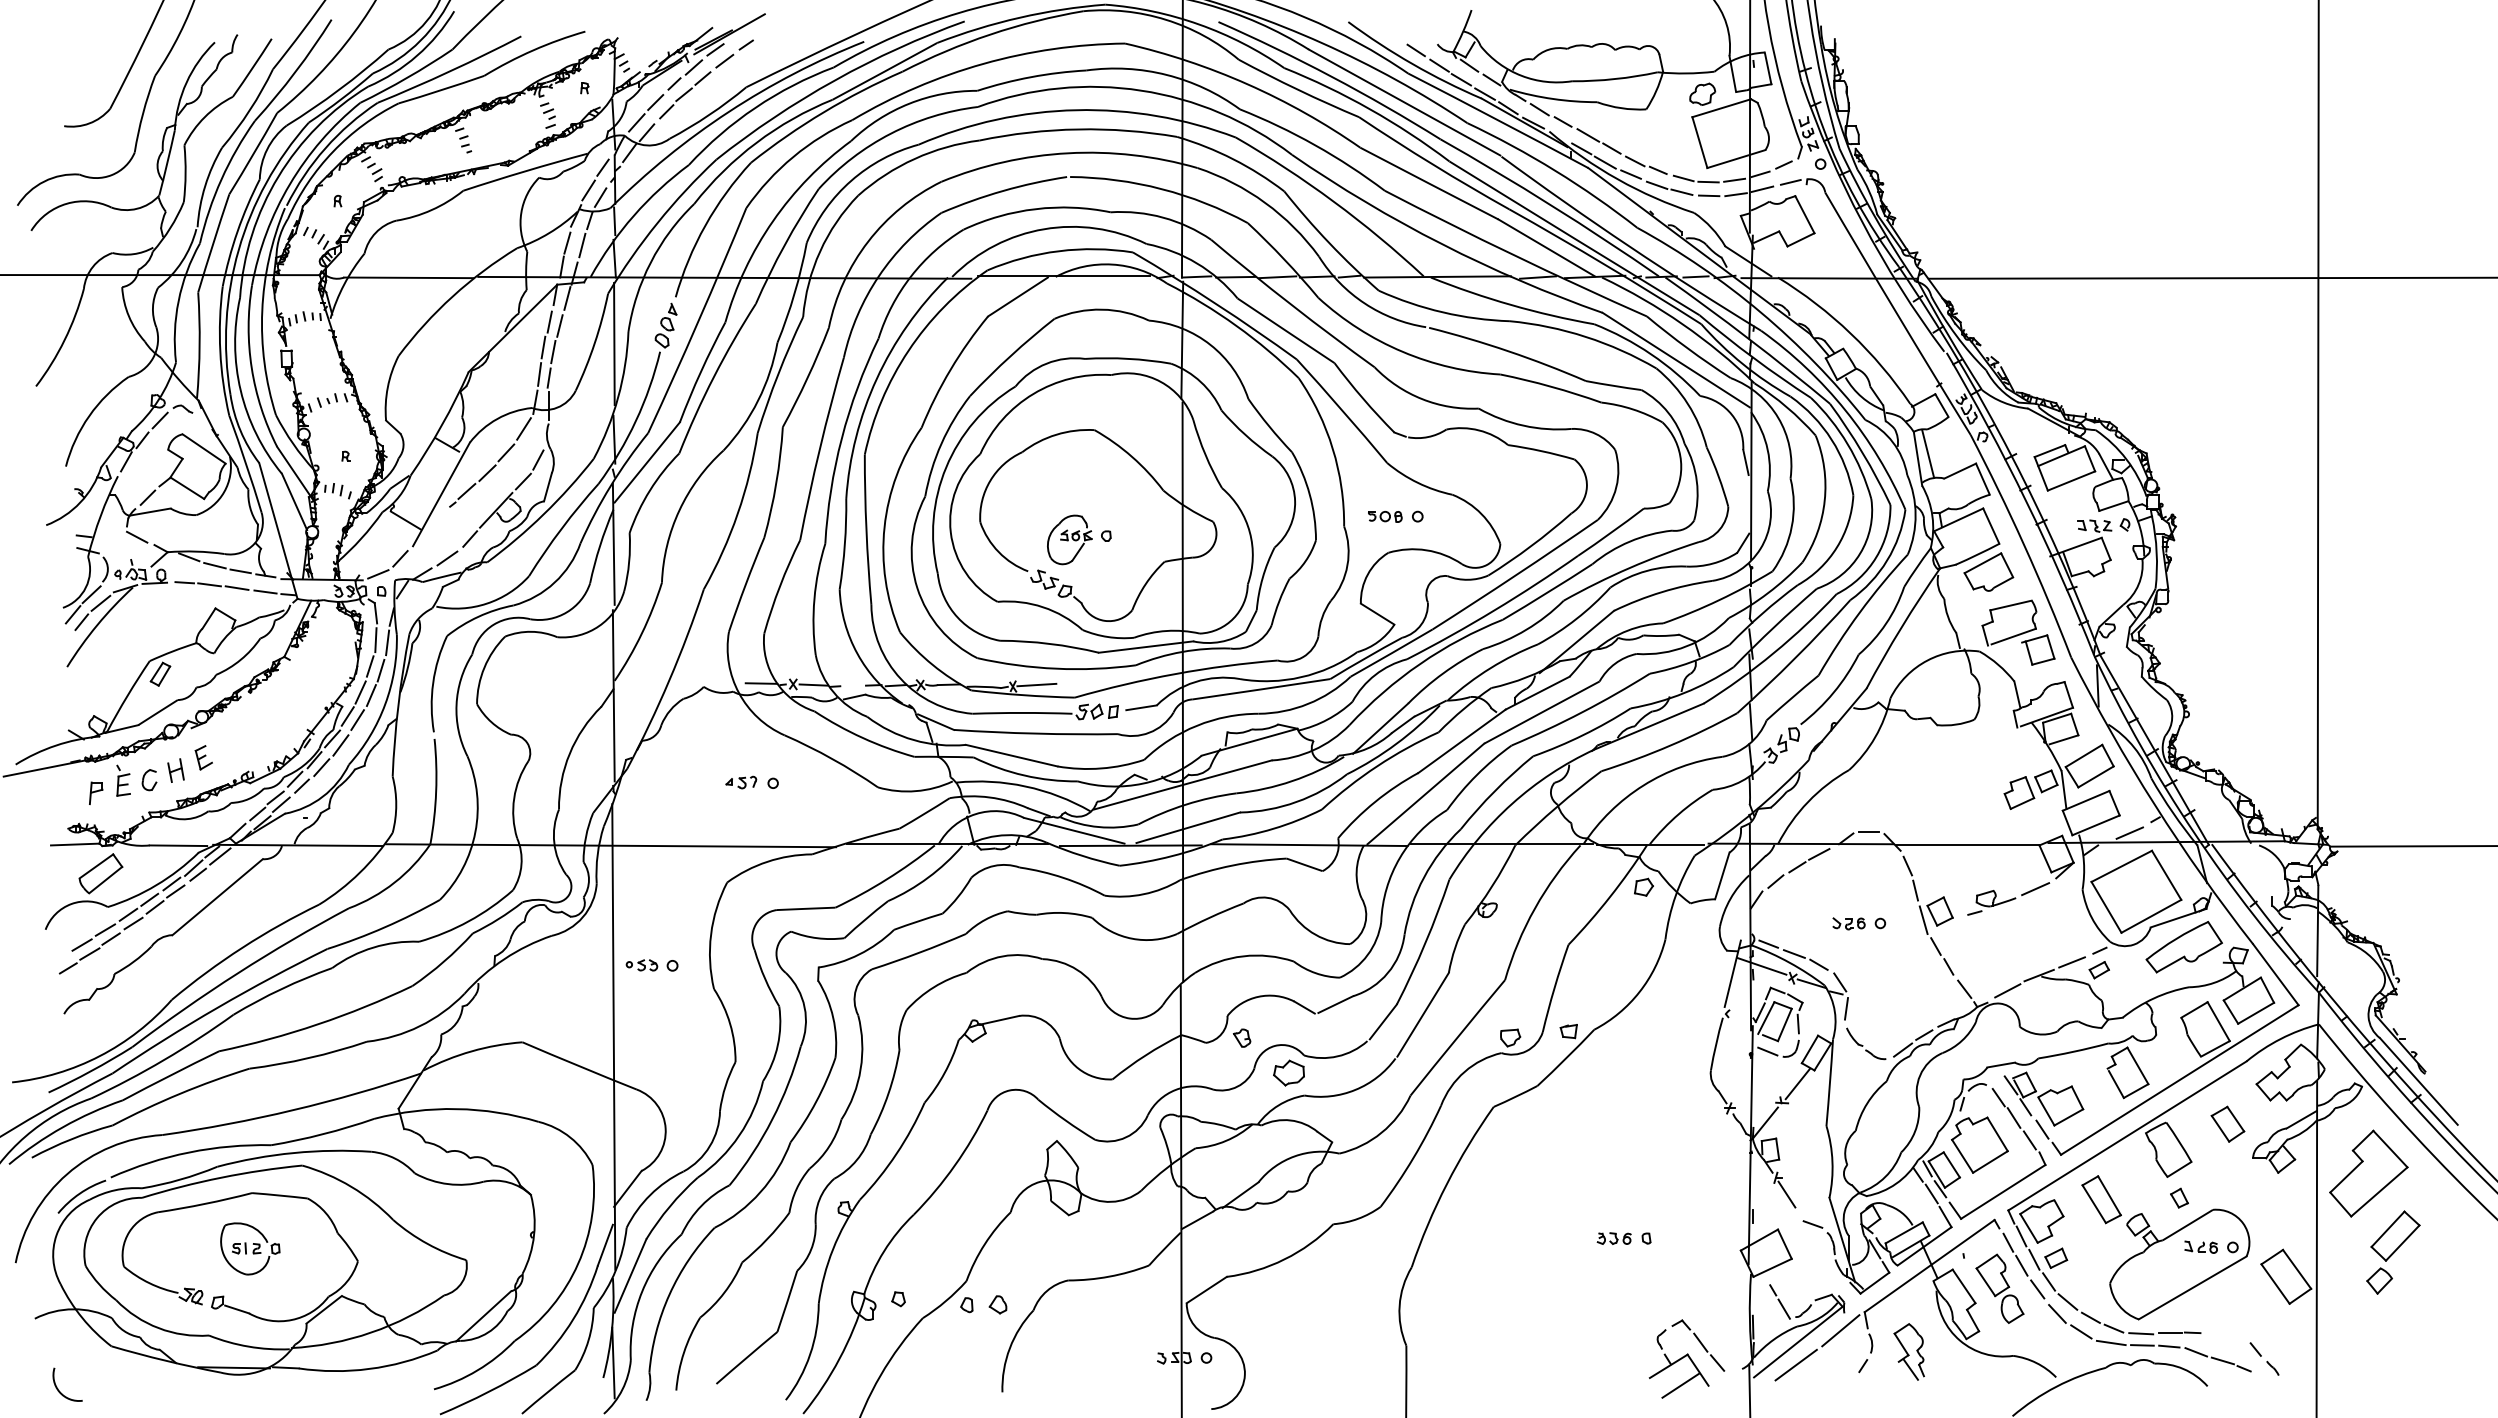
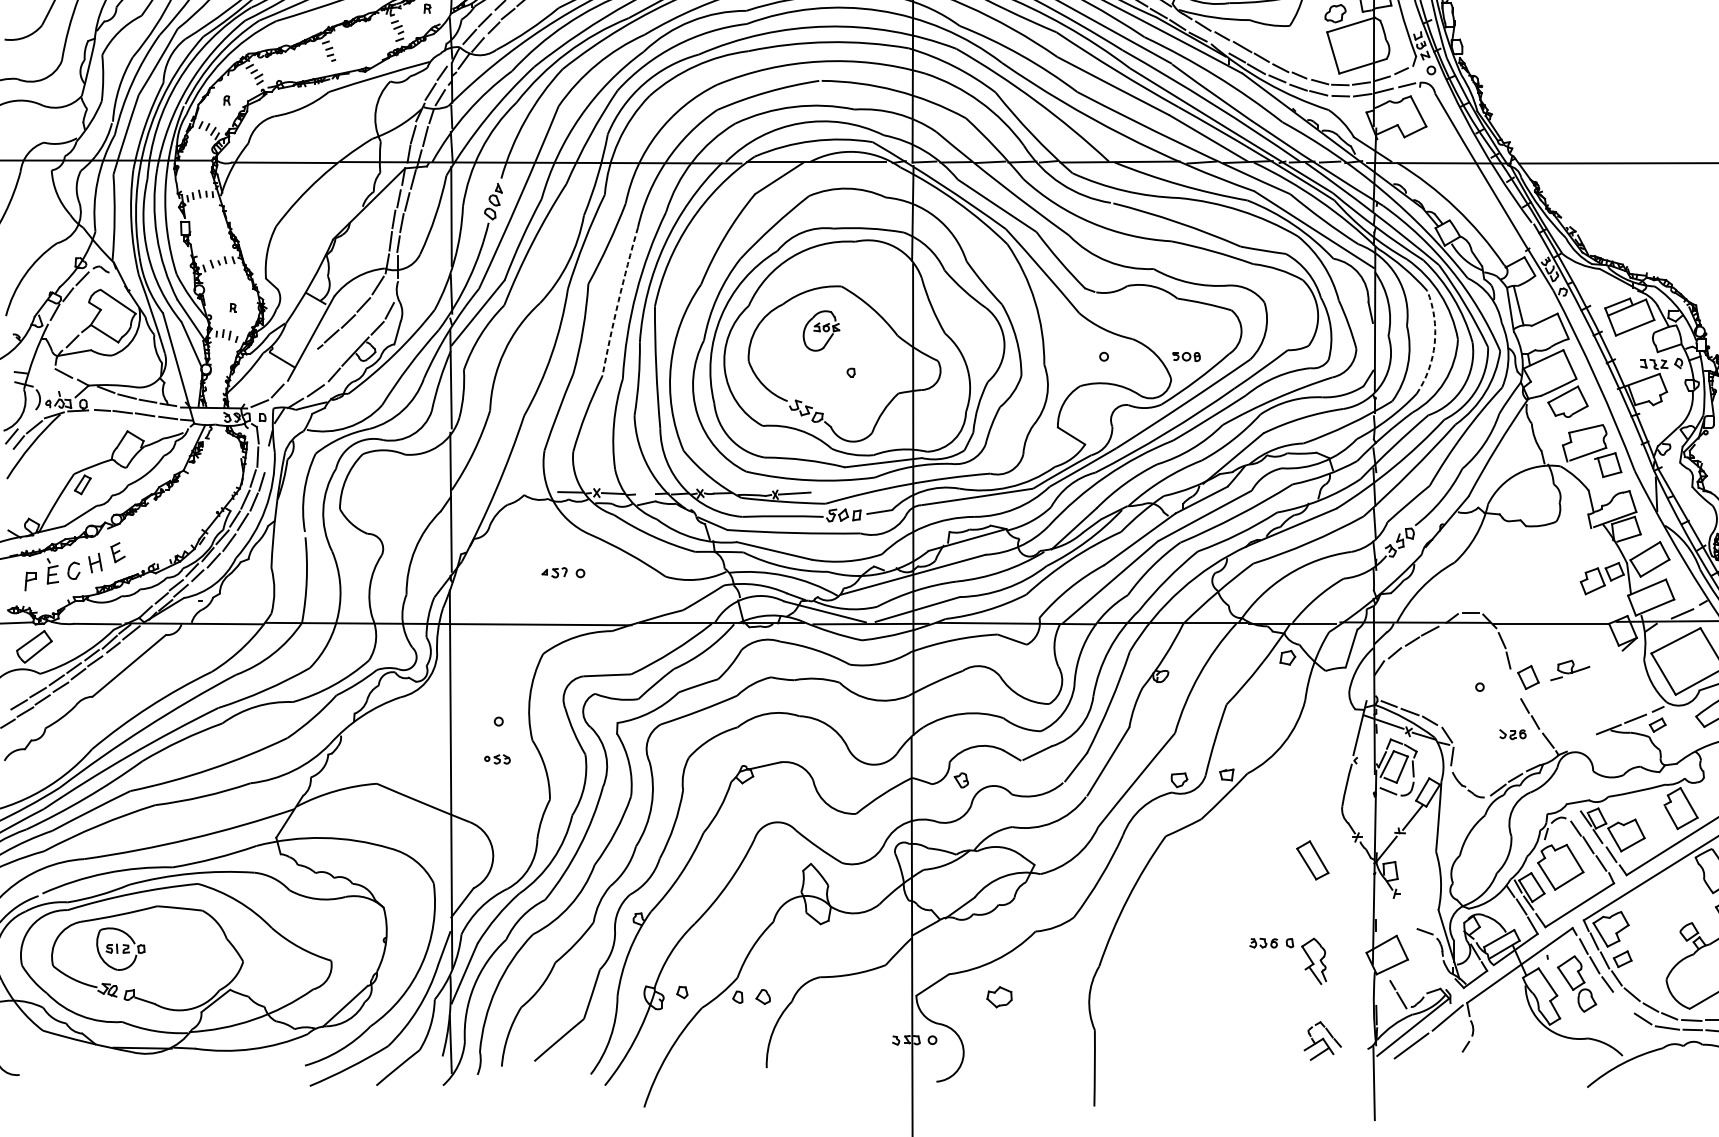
arc: (819, 448) -> (618, 301), solid -> dashed
arc: (1824, 500) -> (1434, 343), solid -> dashed
part: (1385, 516) -> (1186, 356), moved
part: (1069, 539) -> (821, 330), moved
line: (91, 594) -> (26, 420), removed
line: (387, 642) -> (267, 459), removed
line: (2035, 889) -> (1605, 659), removed
line: (1923, 919) -> (1514, 684), removed
part: (1848, 923) -> (1512, 734), moved
part: (641, 965) -> (497, 759), moved
line: (2007, 990) -> (1583, 741), removed
part: (1288, 1072) -> (999, 996), moved
line: (1786, 1194) -> (1403, 907), removed
part: (2101, 1199) -> (1312, 860), moved
part: (250, 1248) -> (121, 948), moved
line: (2057, 1313) -> (1623, 1004), removed
part: (1908, 1351) -> (1313, 961), moved
part: (1686, 1358) -> (1322, 1040), size x0.6

